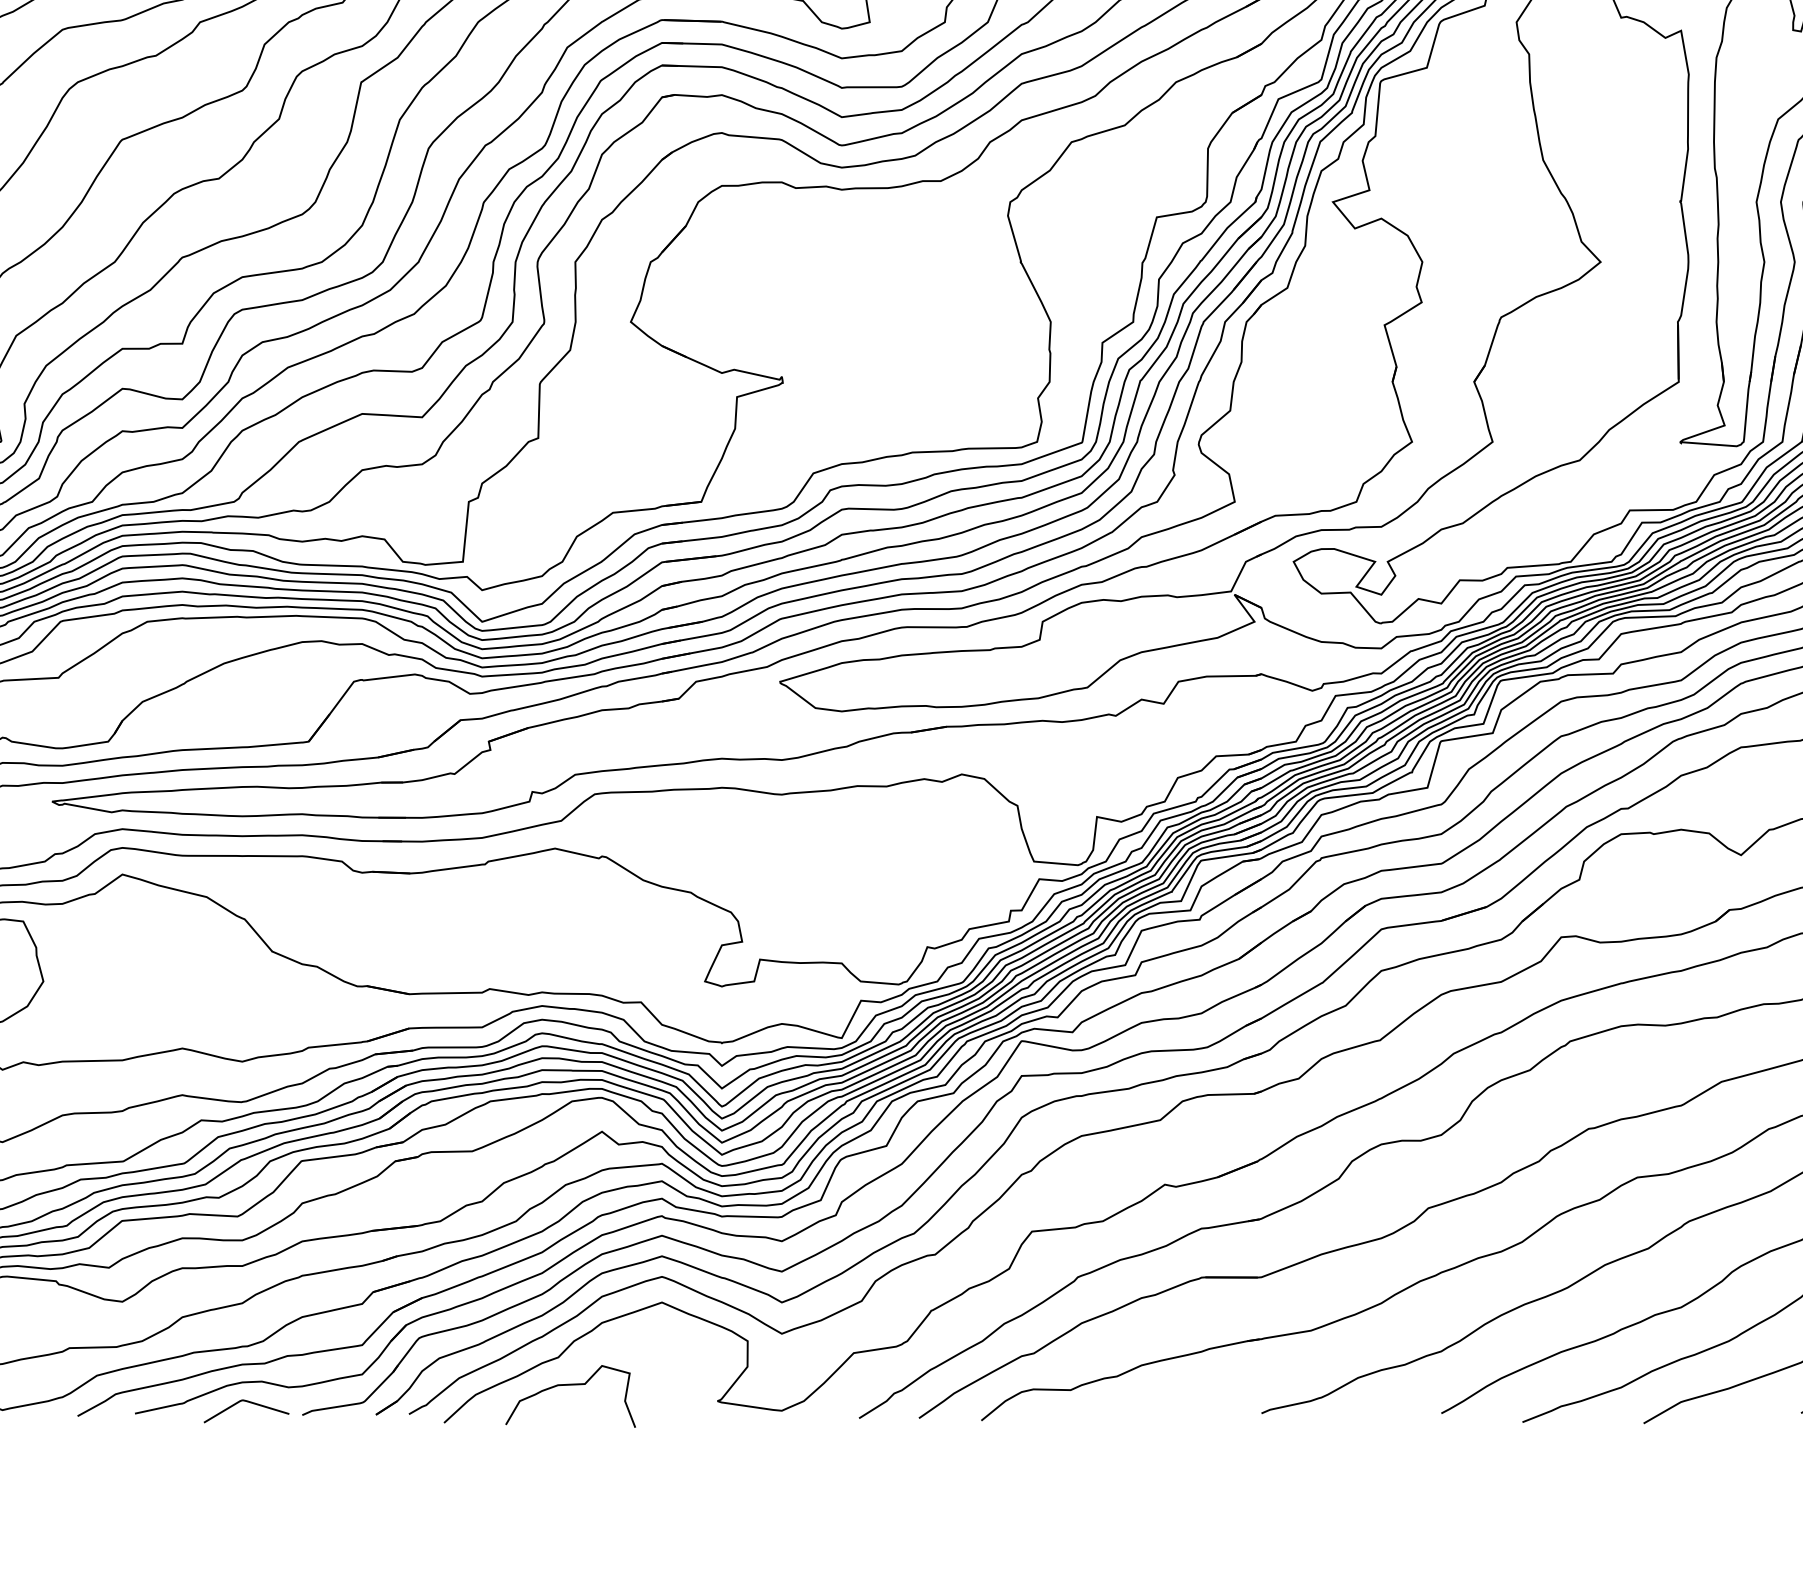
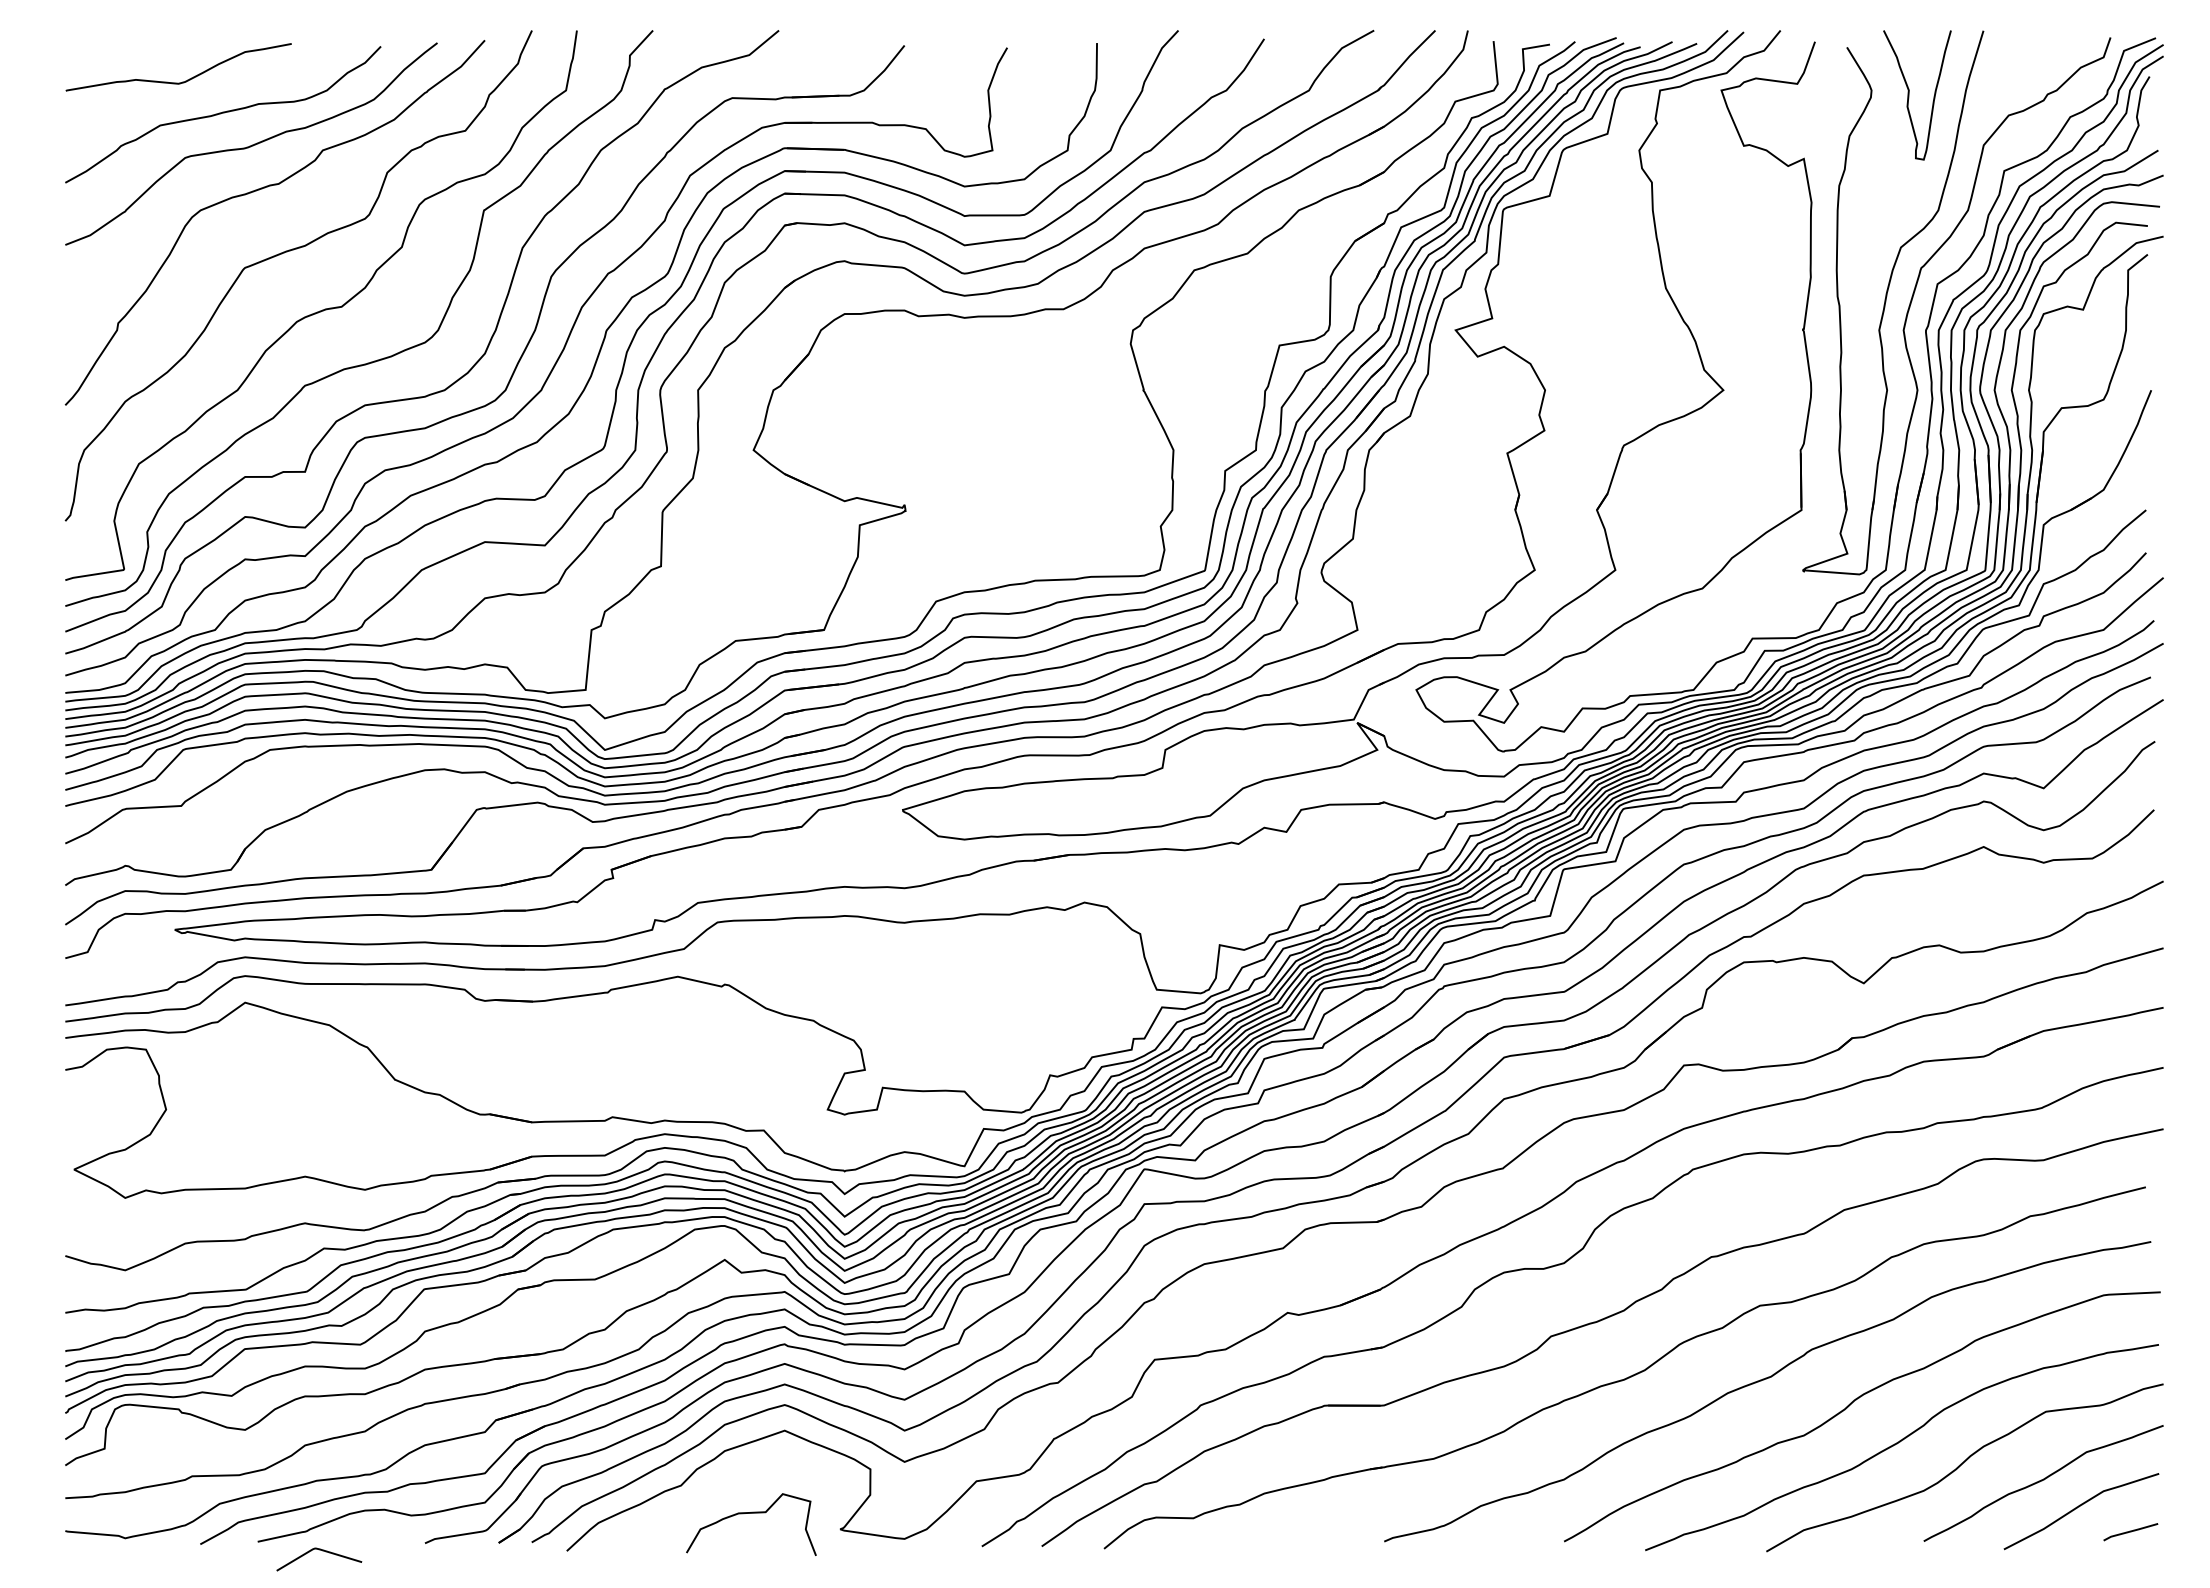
curve: (570, 1385) -> (751, 1513), moved
curve: (249, 1403) -> (322, 1551), moved

